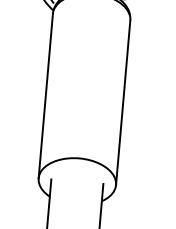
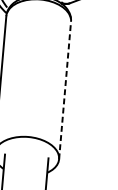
line: (123, 102) -> (65, 90), solid -> dashed

